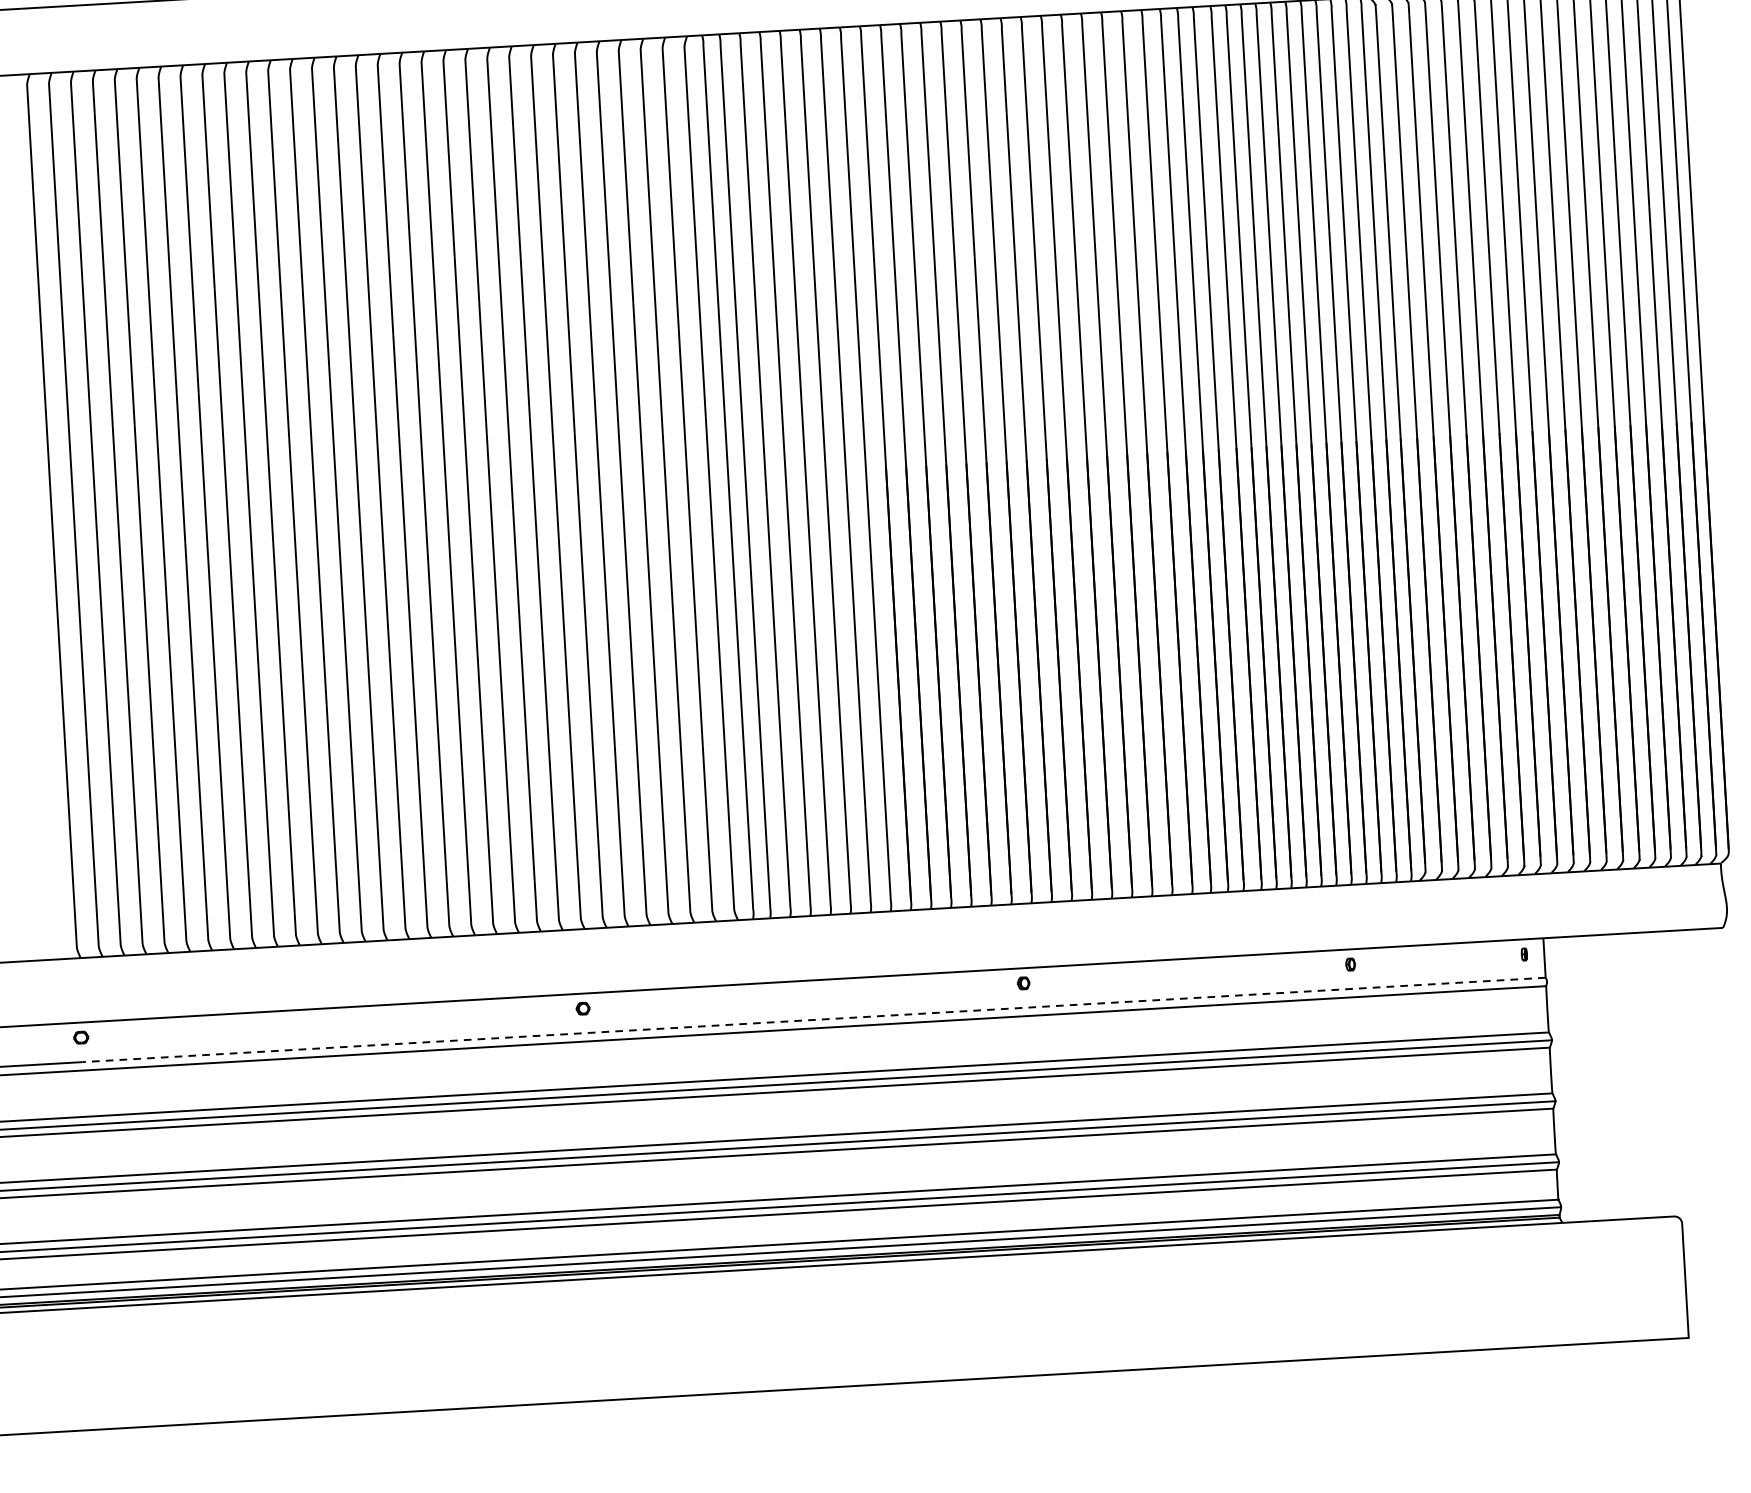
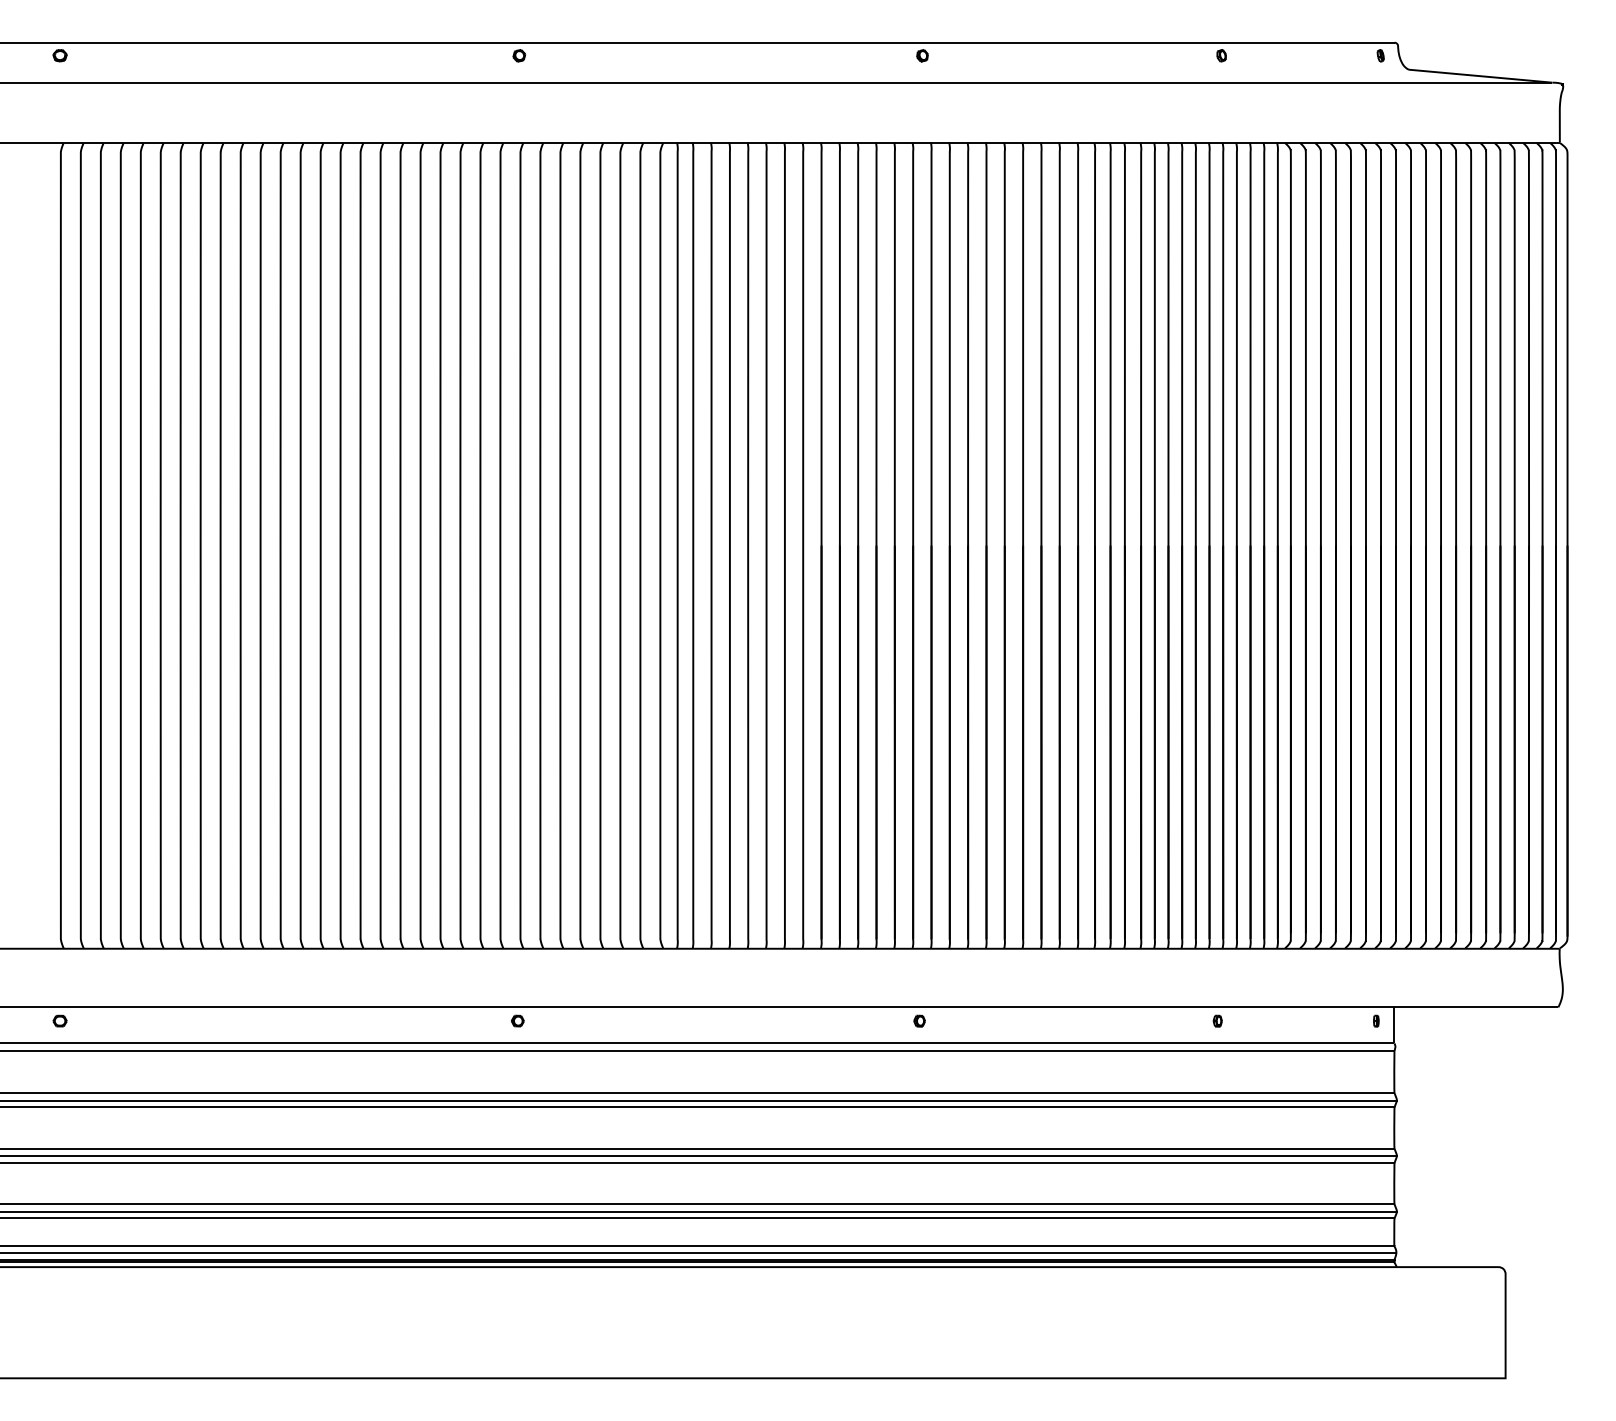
line: (813, 1020) -> (726, 1043), dashed -> solid

